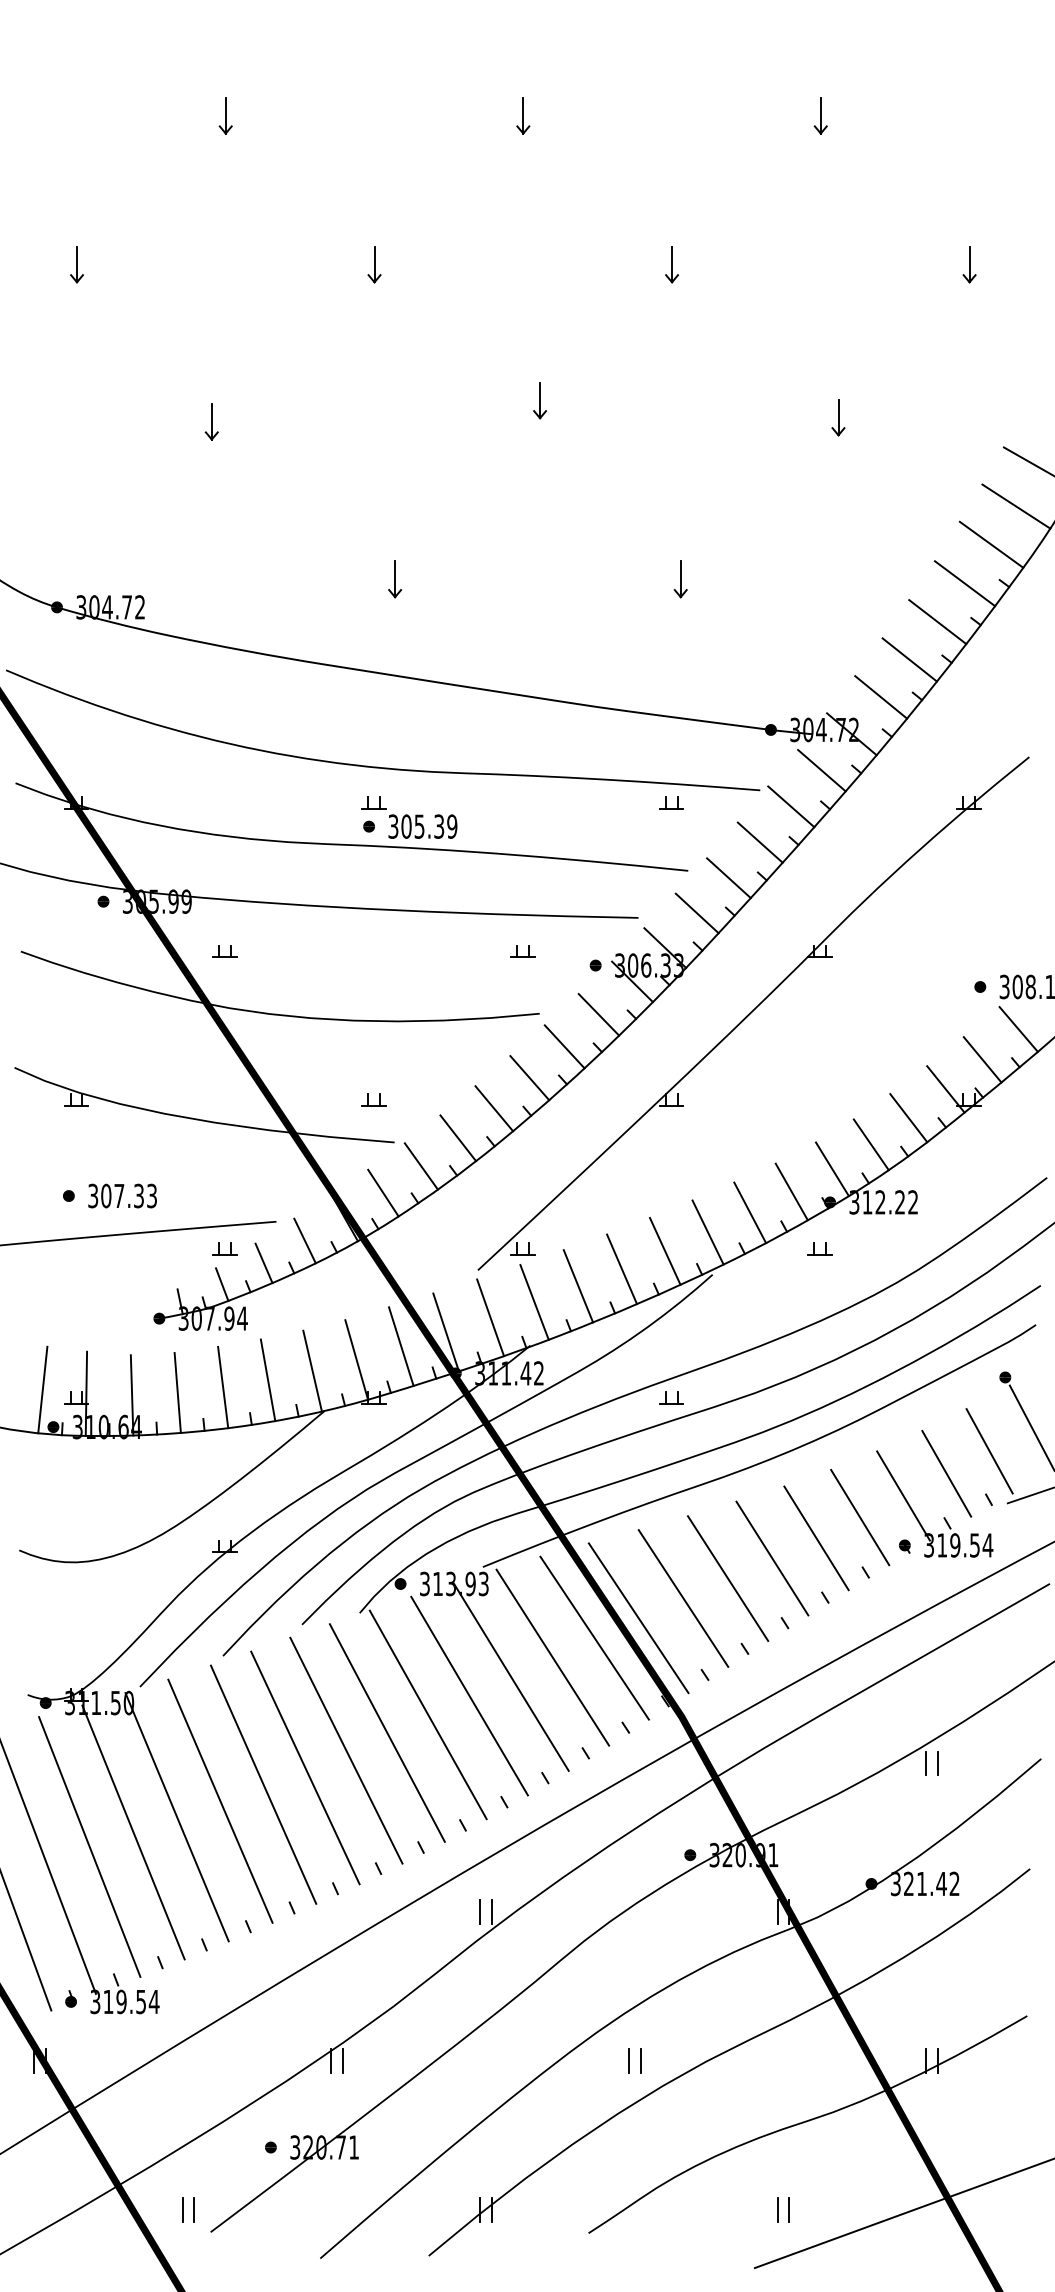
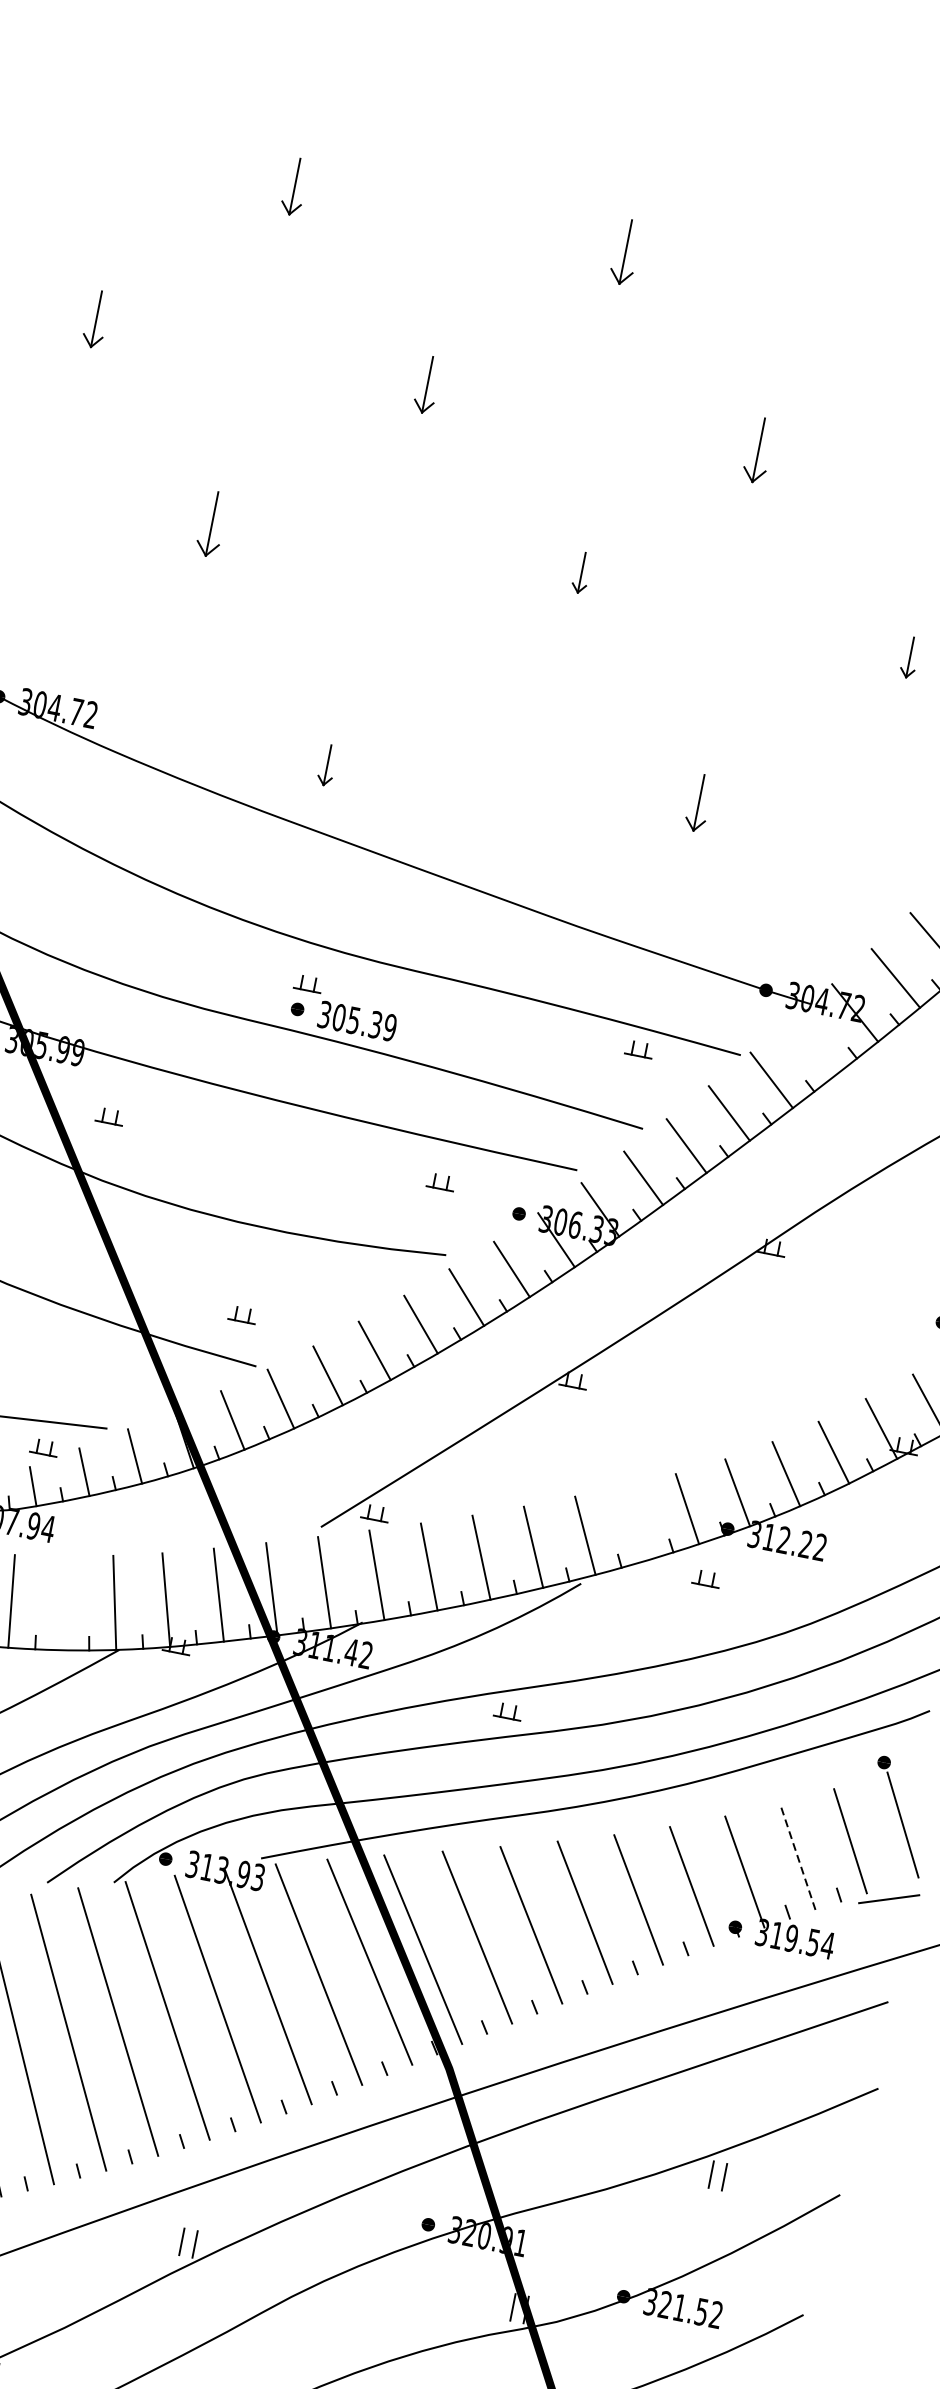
part: (225, 115) -> (294, 186), size x1.4
part: (523, 115) -> (626, 252), size x1.6
part: (76, 264) -> (95, 319), size x1.4
part: (374, 264) -> (427, 385), size x1.4
part: (671, 264) -> (757, 450), size x1.6
part: (211, 421) -> (211, 523), size x1.6
part: (394, 579) -> (326, 765), moved
part: (680, 579) -> (698, 803), size x1.4
line: (821, 770) -> (813, 1046), removed
line: (750, 1212) -> (637, 1522), removed
line: (267, 1380) -> (62, 1603), removed
line: (946, 1473) -> (797, 1856), solid -> dashed
text: (941, 1884) -> (701, 2312), 321.42 -> 321.52

